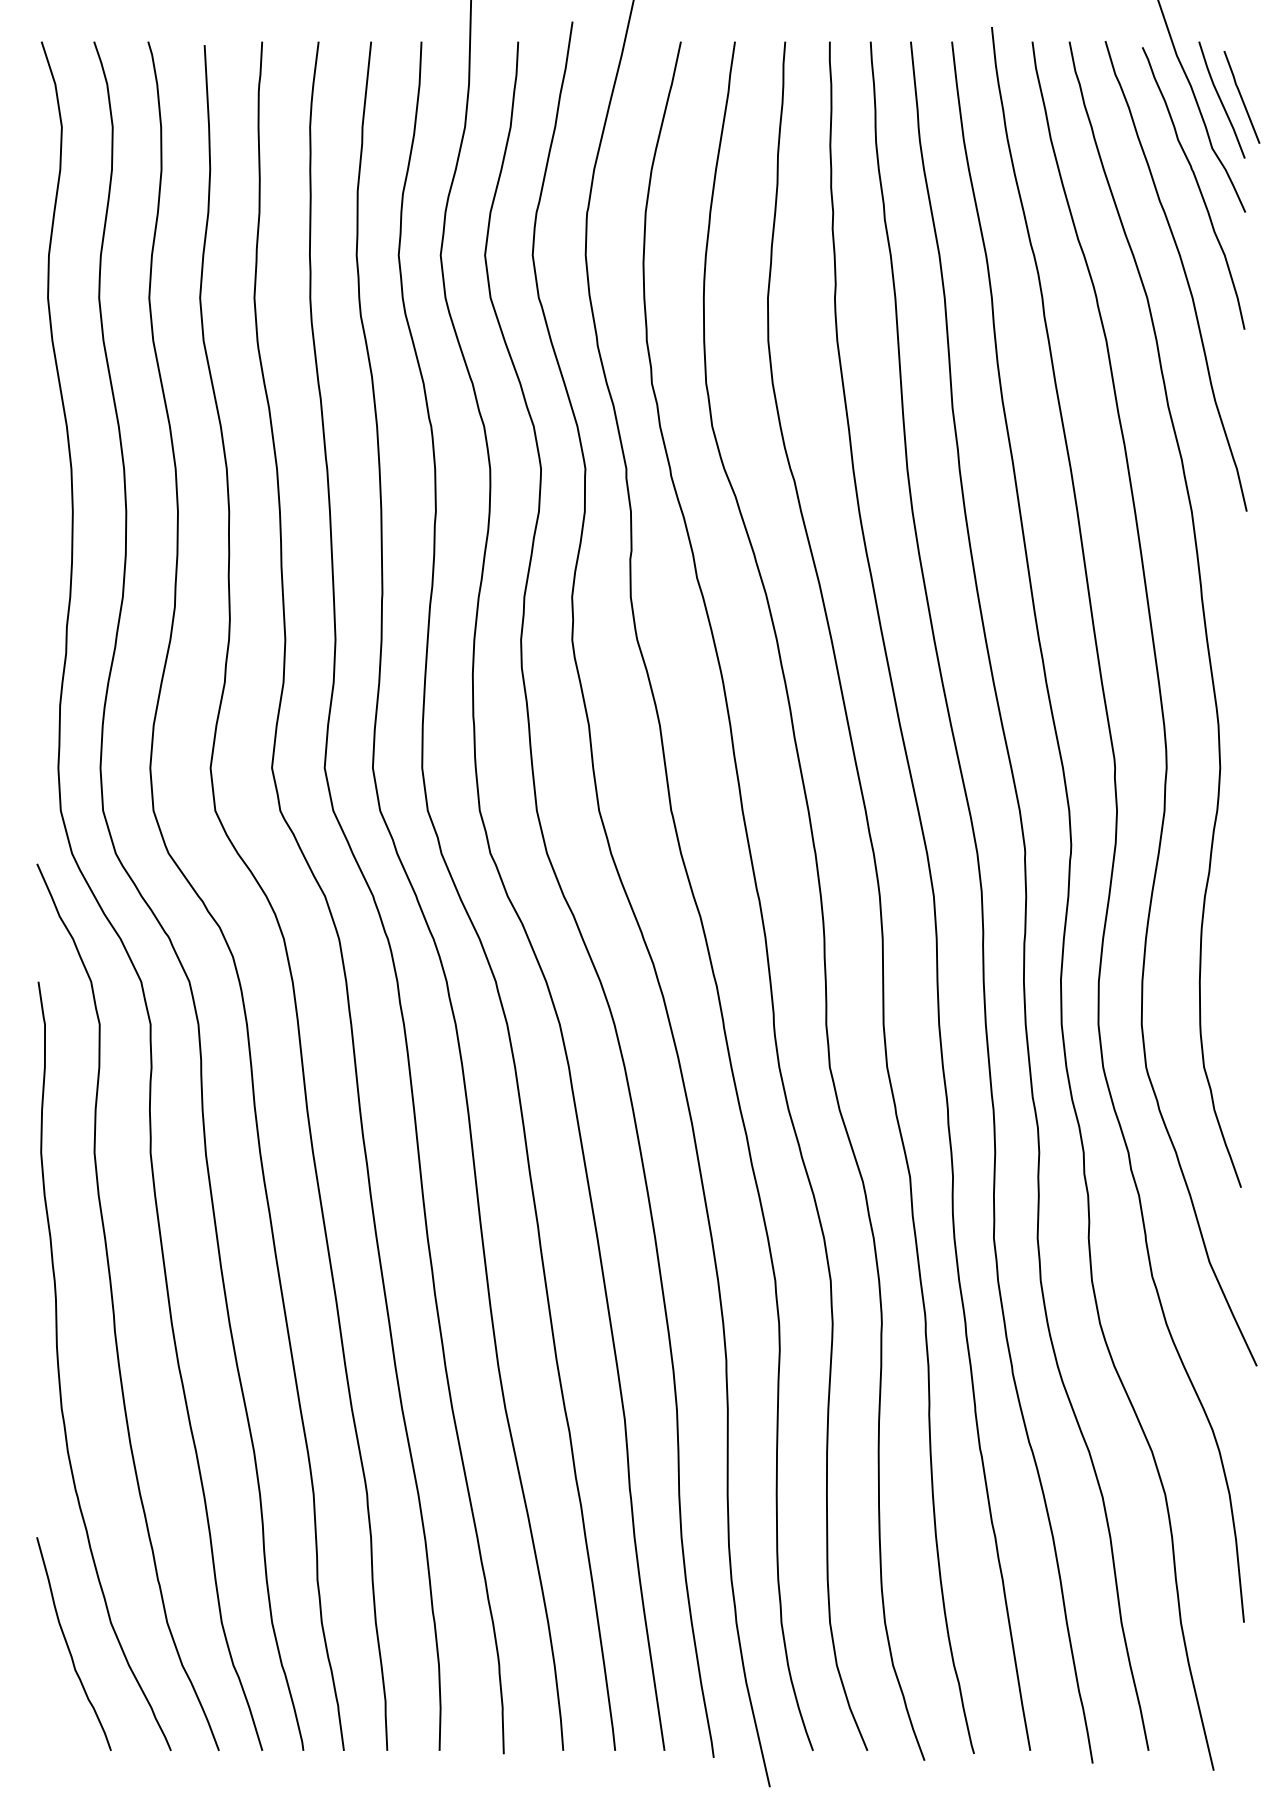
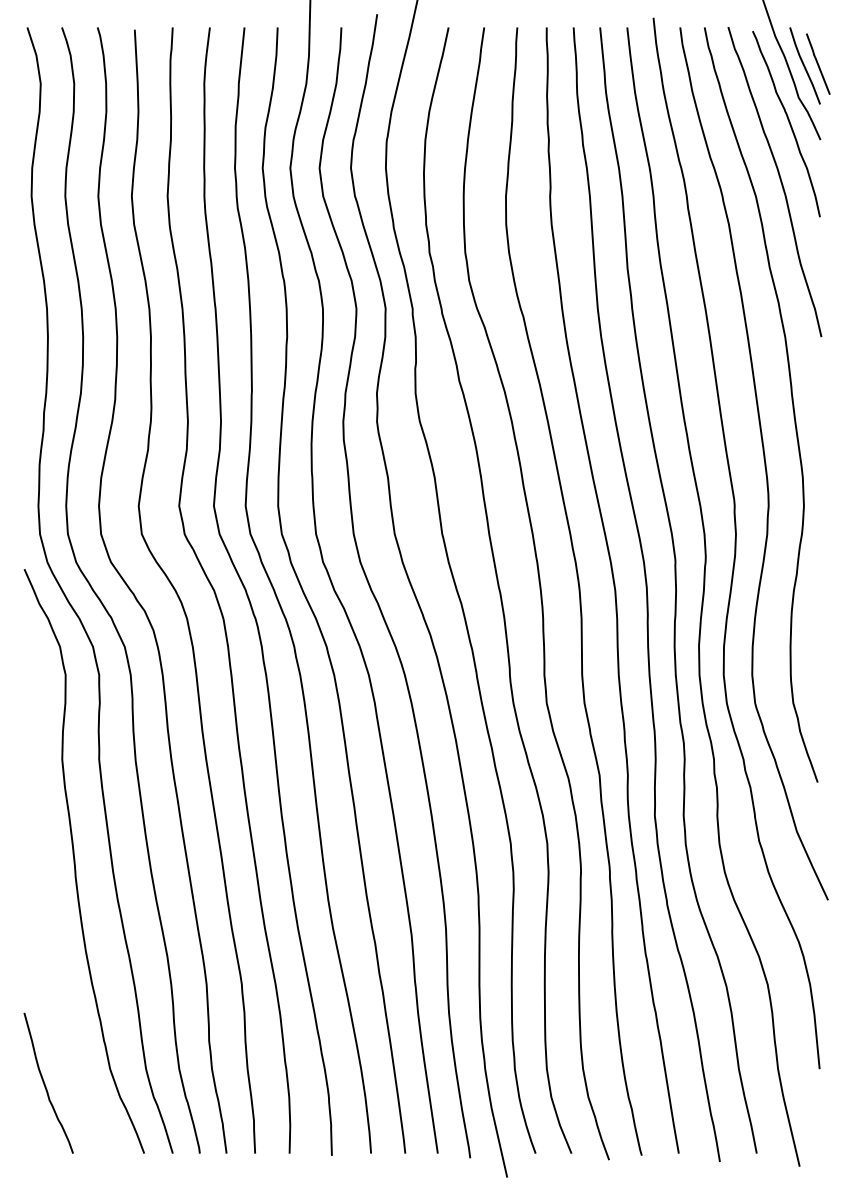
curve: (59, 1365) -> (39, 899), removed

